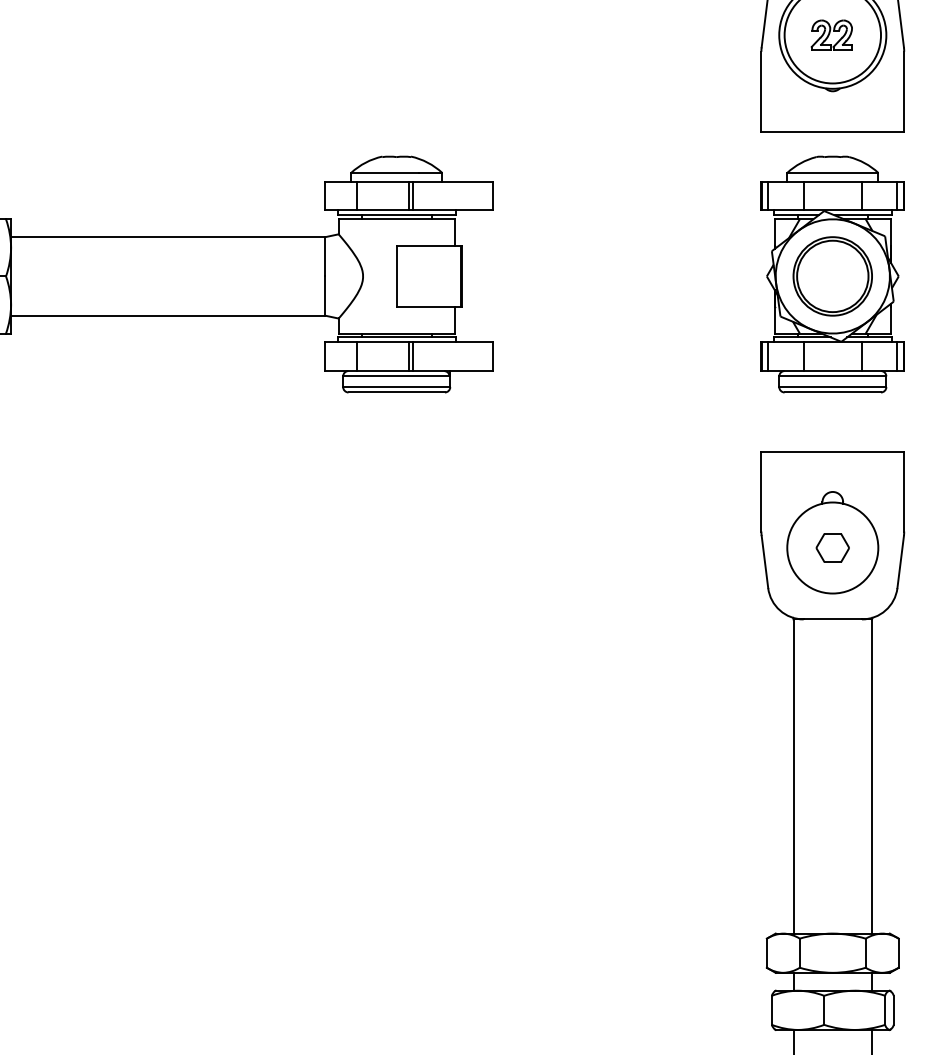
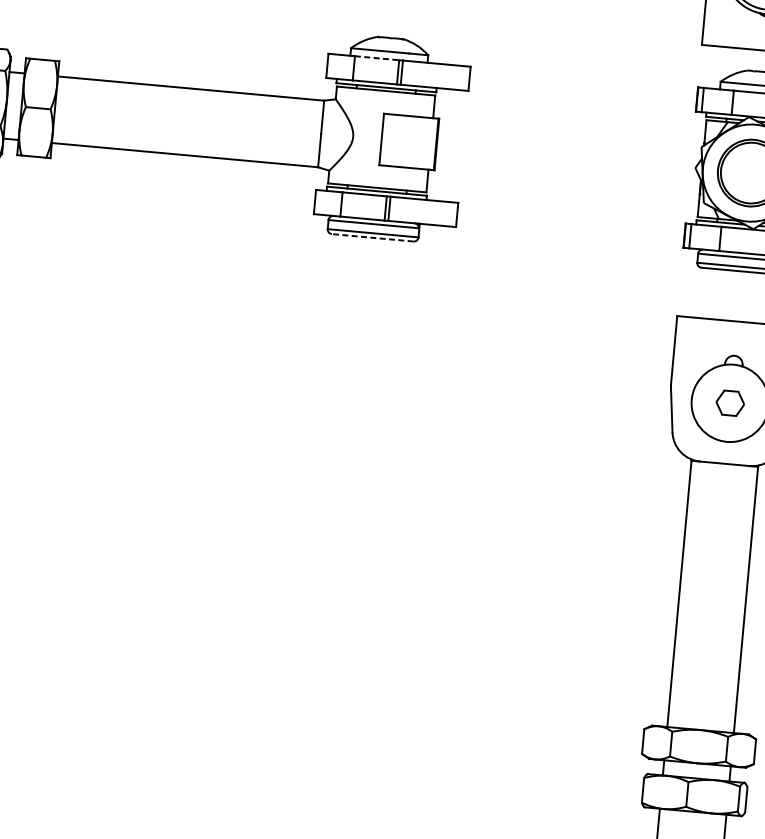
line: (383, 181) -> (377, 58), solid -> dashed
line: (396, 392) -> (372, 237), solid -> dashed

